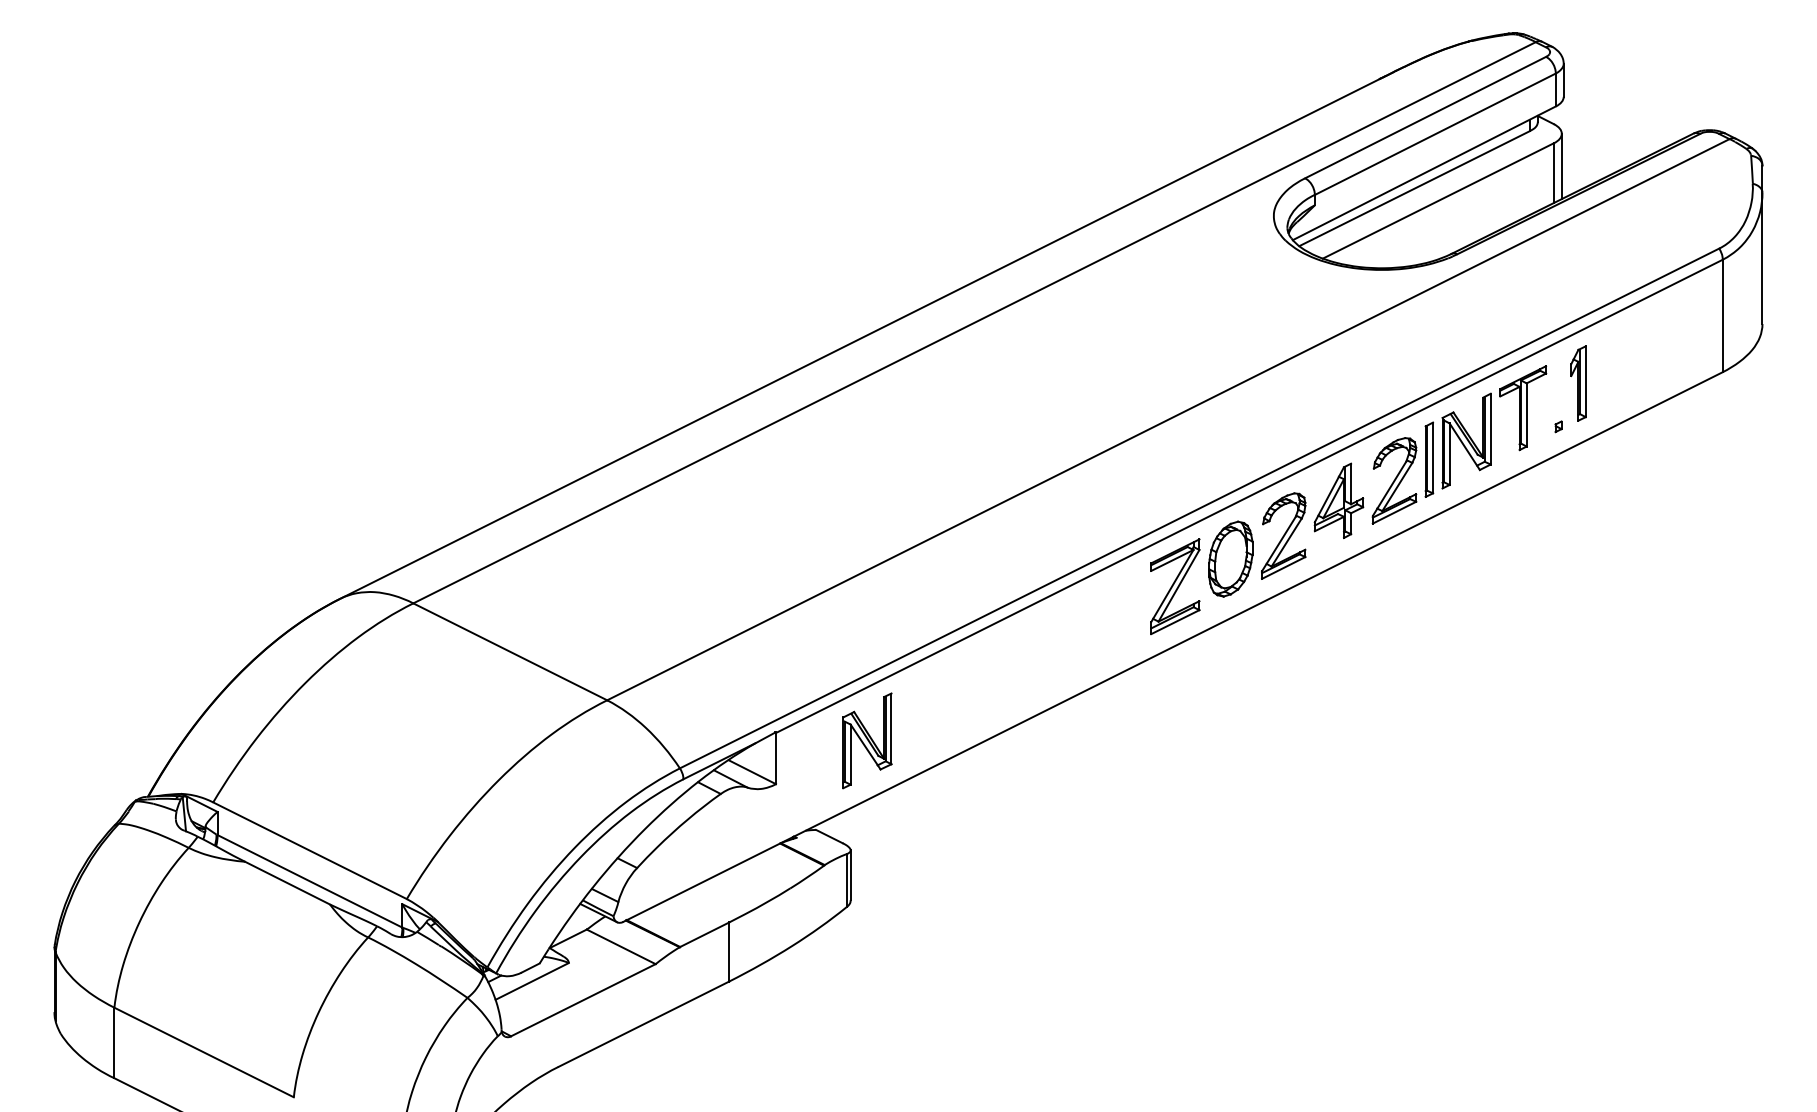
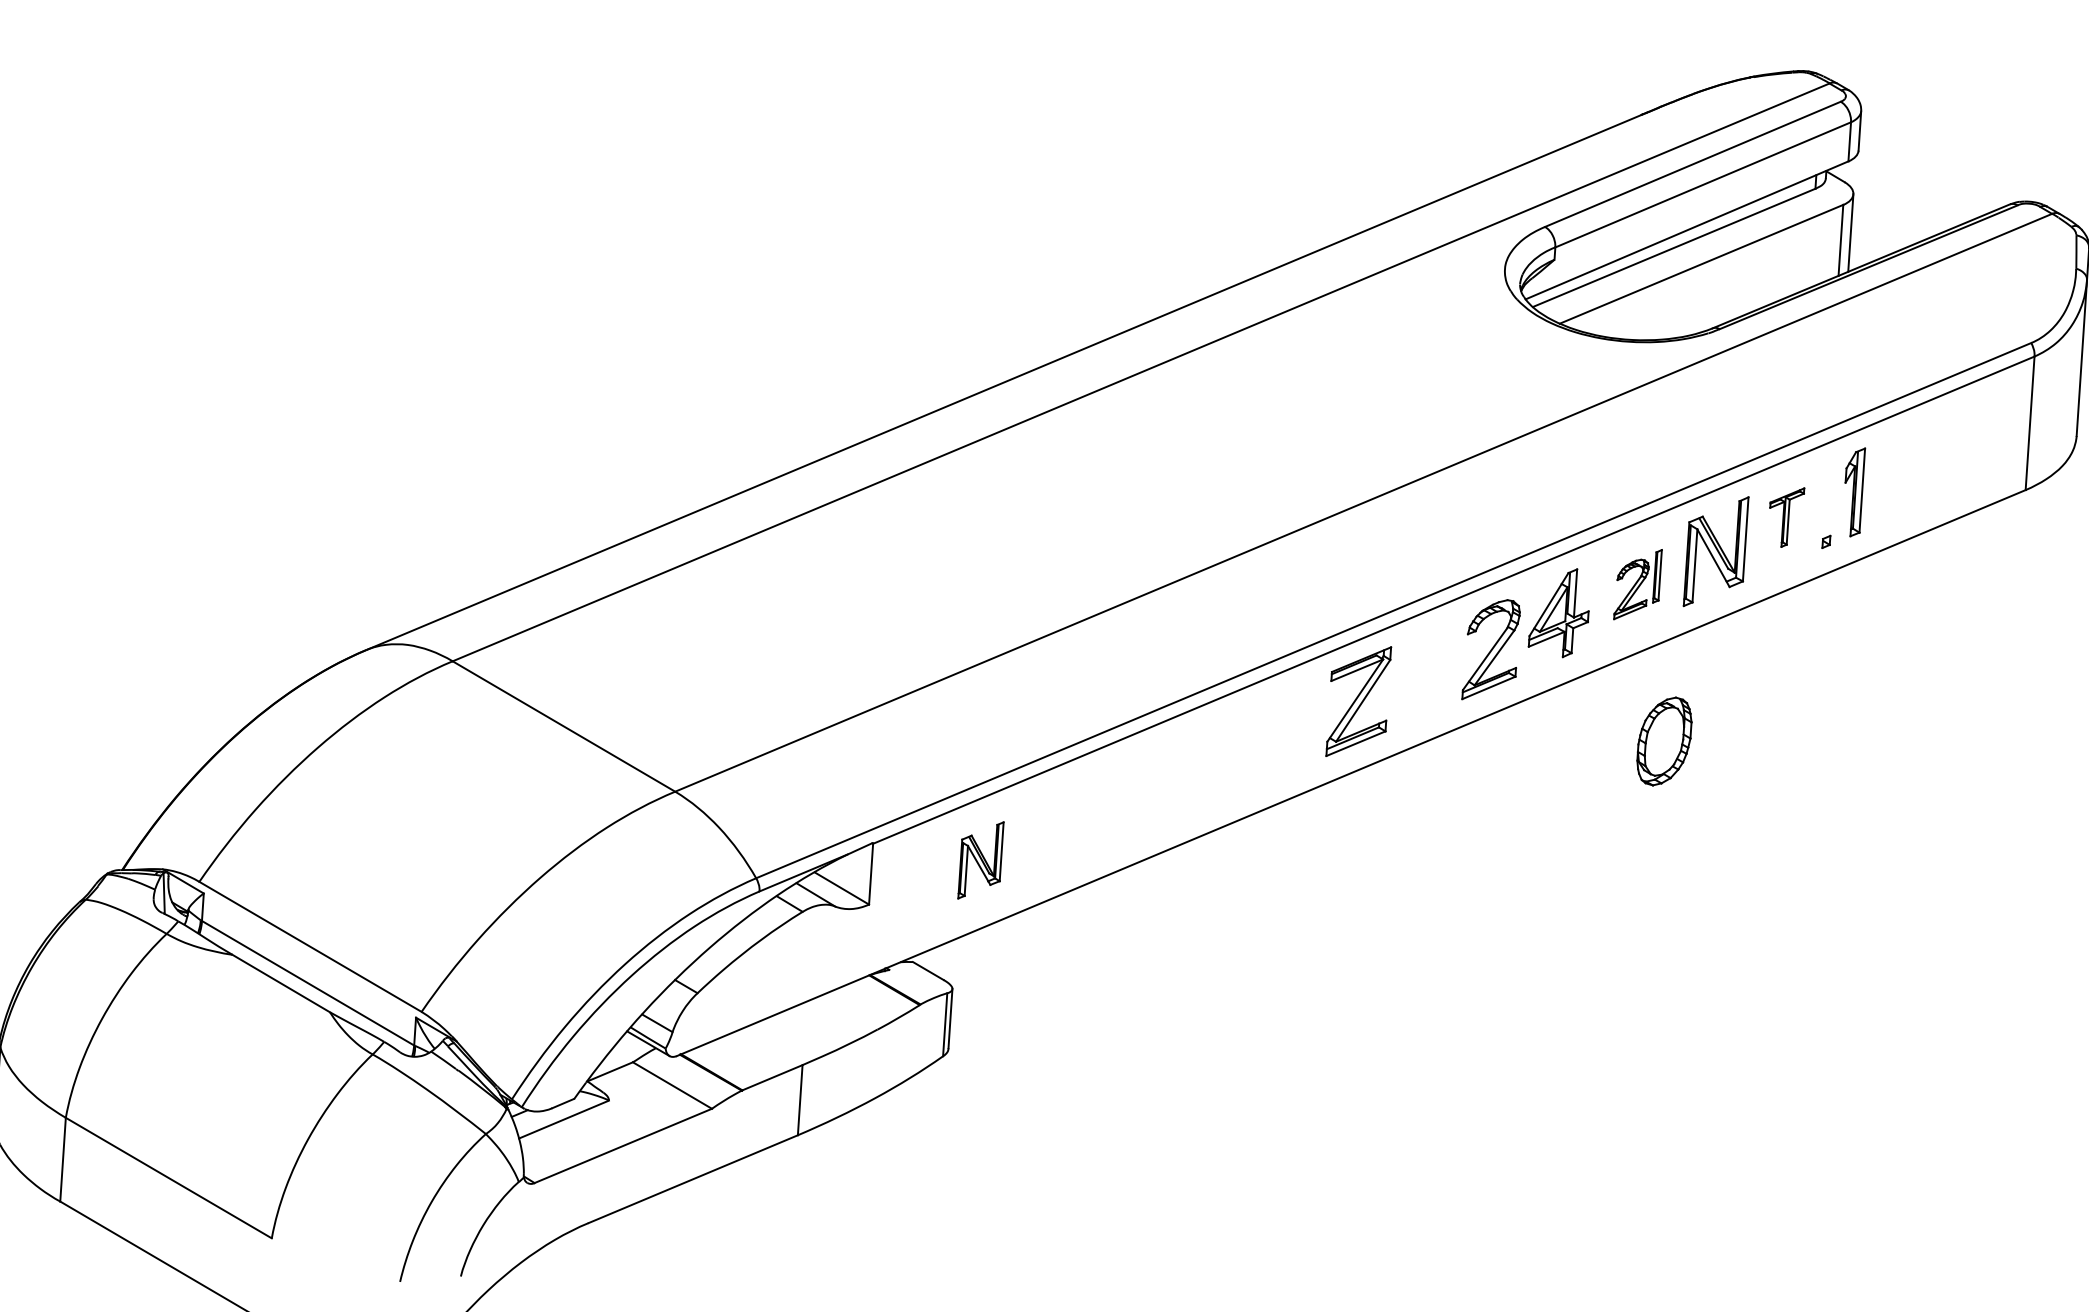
part: (1523, 408) -> (1786, 517), size x0.6
part: (1402, 472) -> (1637, 583), size x0.6
part: (1230, 558) -> (1664, 740), moved
part: (867, 740) -> (981, 859), size x0.7

